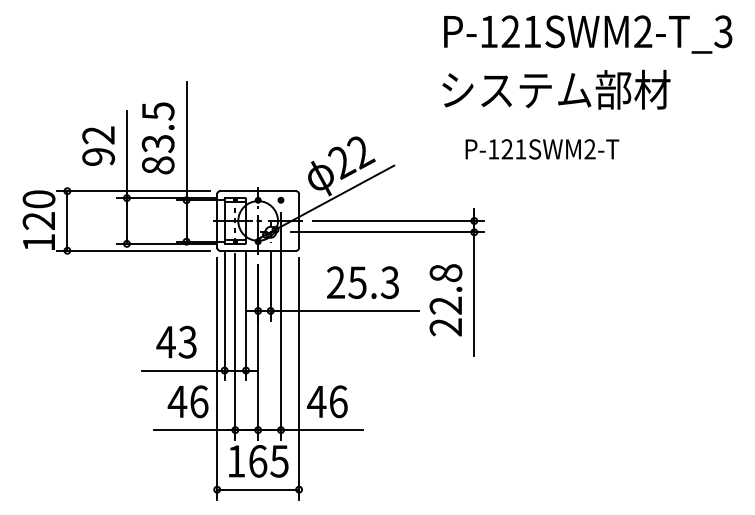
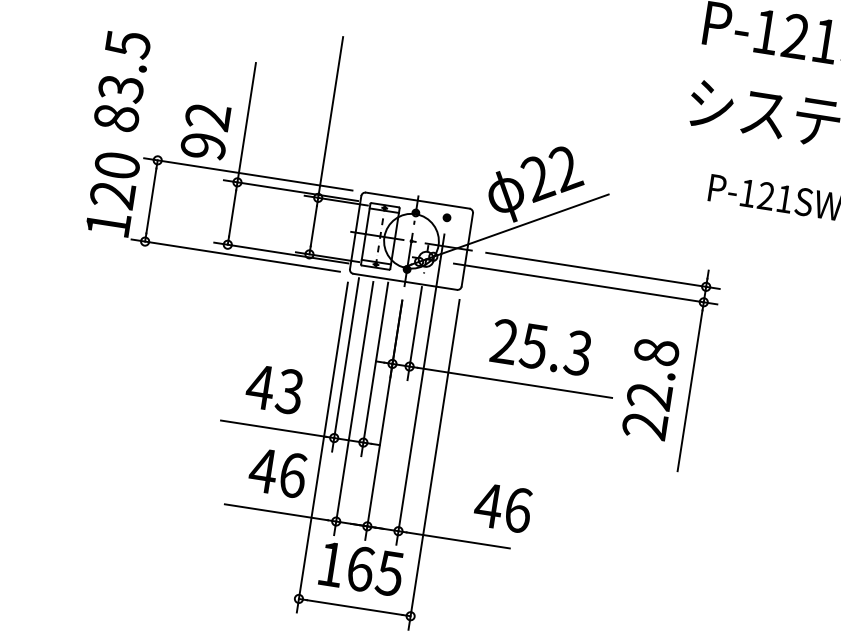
text: (157, 138) -> (121, 81), moved
text: (98, 145) -> (205, 130), moved
text: (327, 401) -> (503, 507), moved

